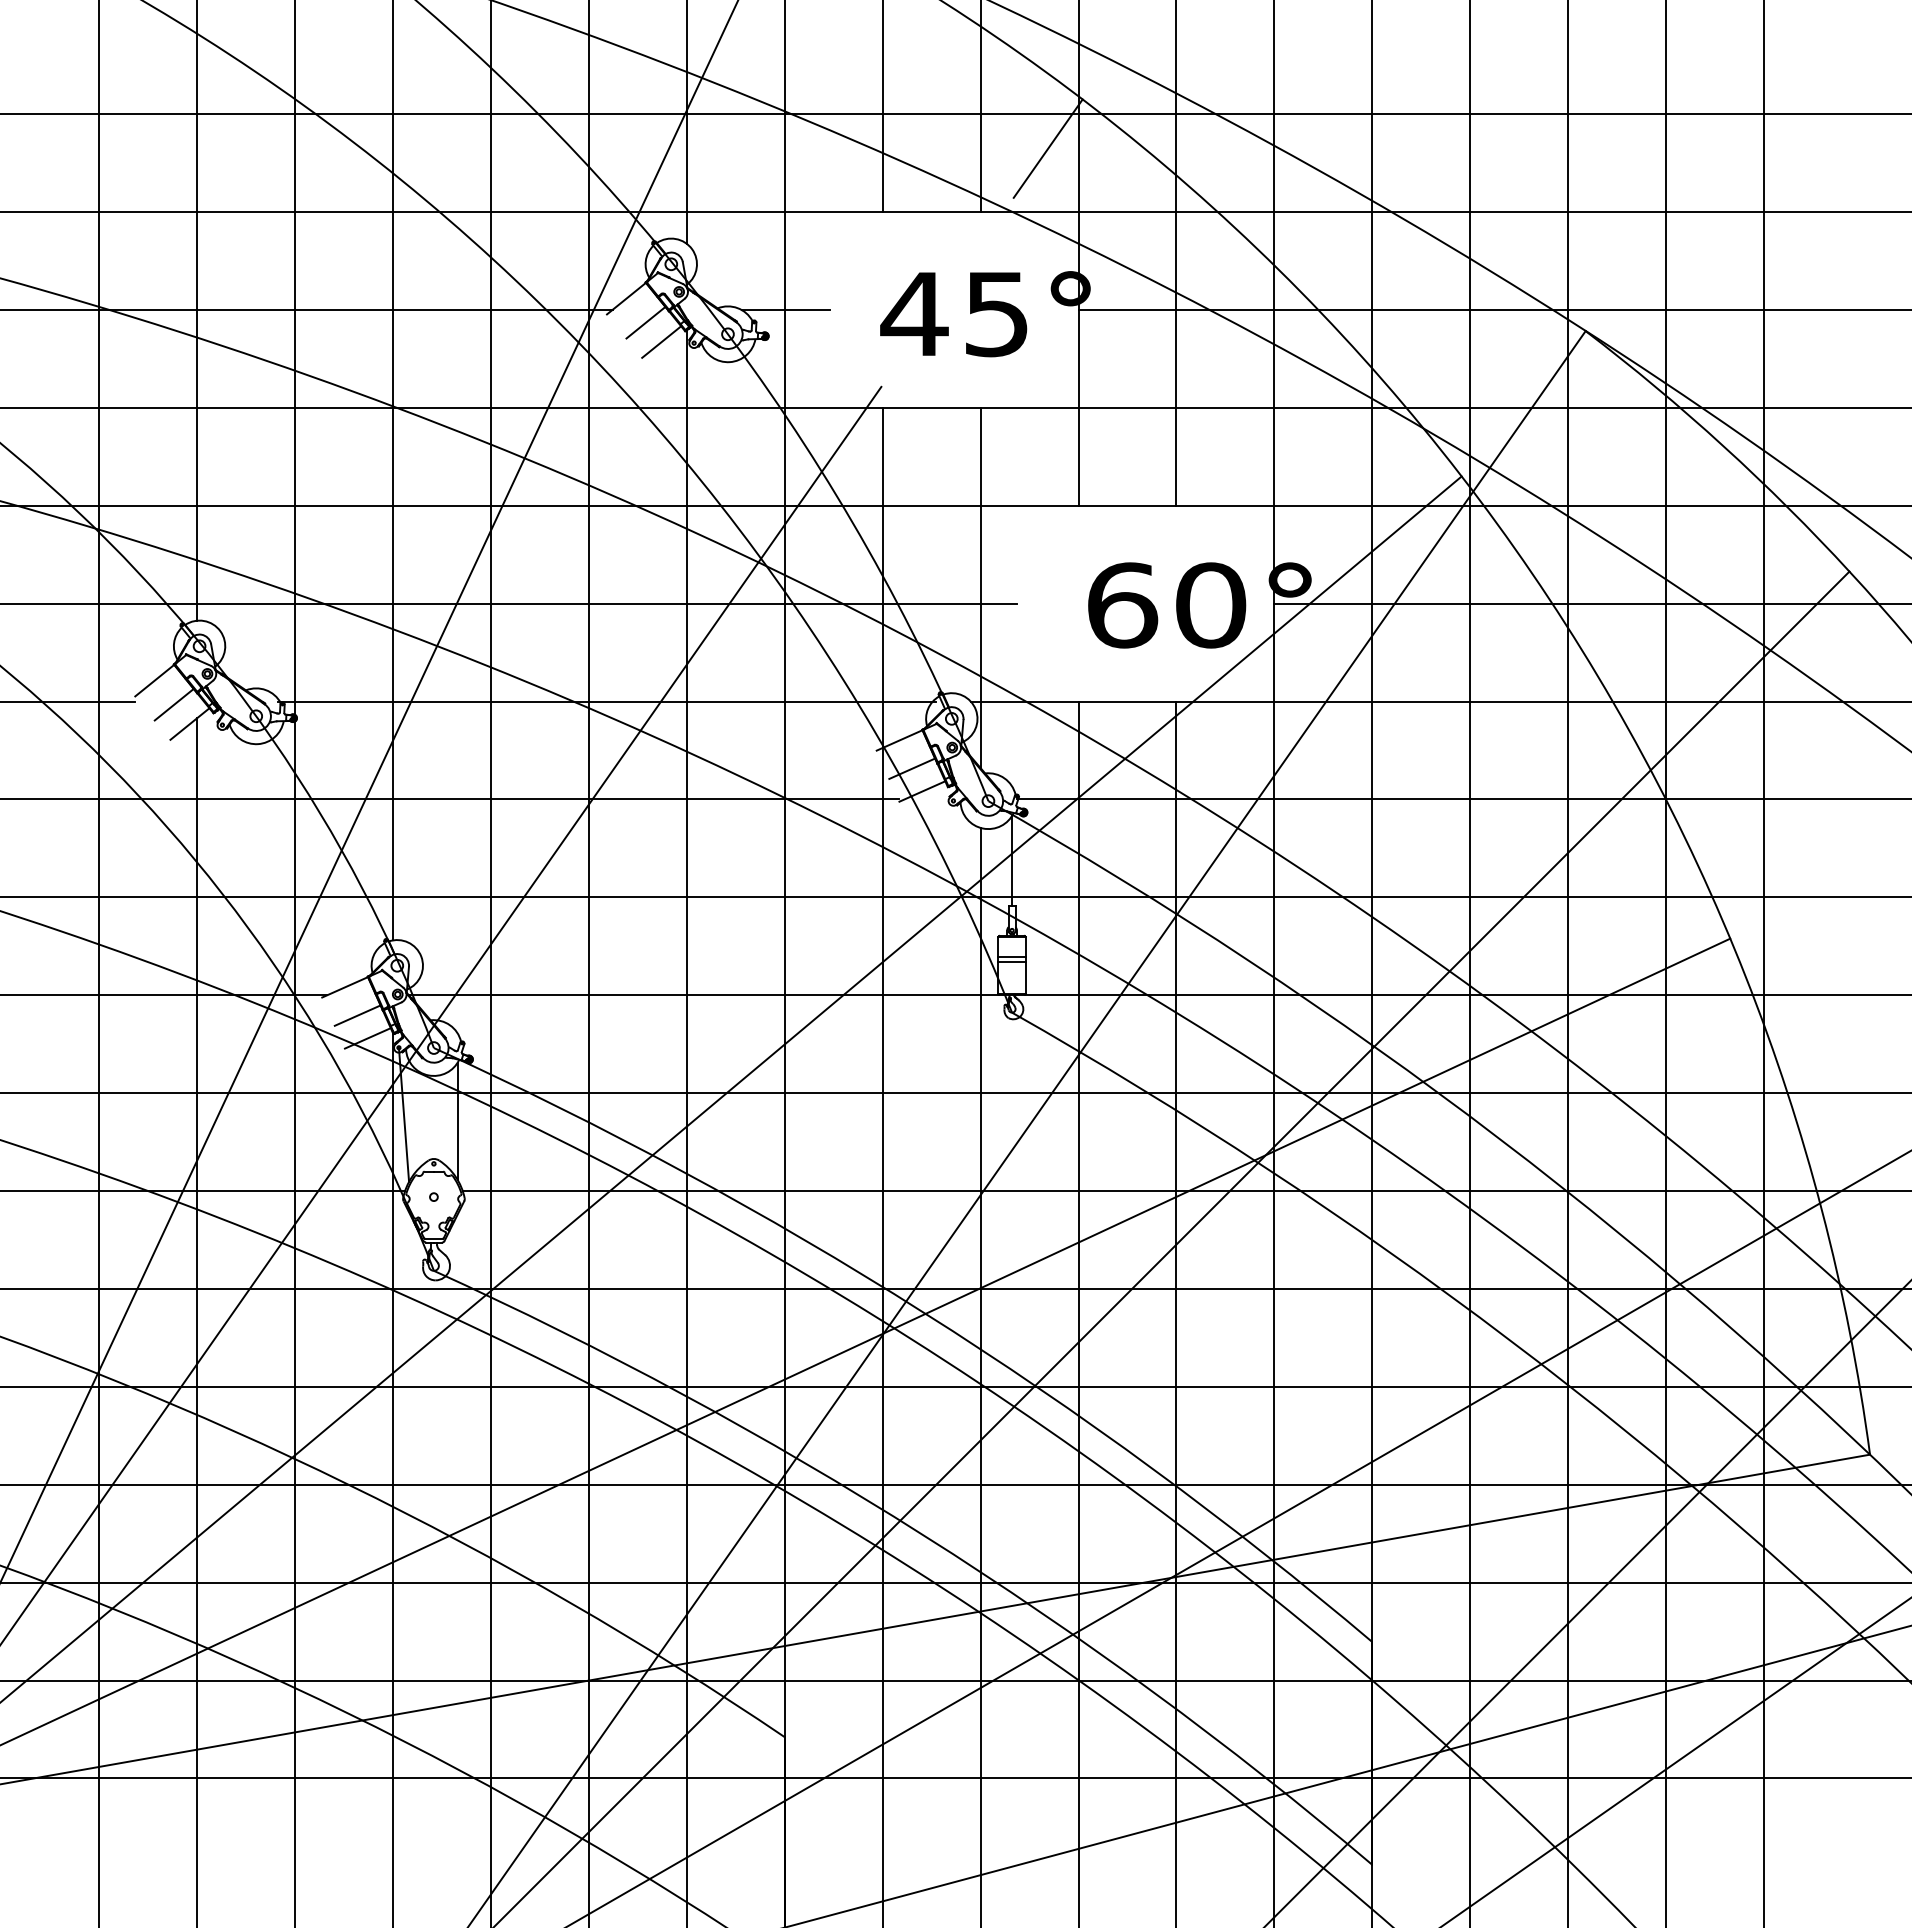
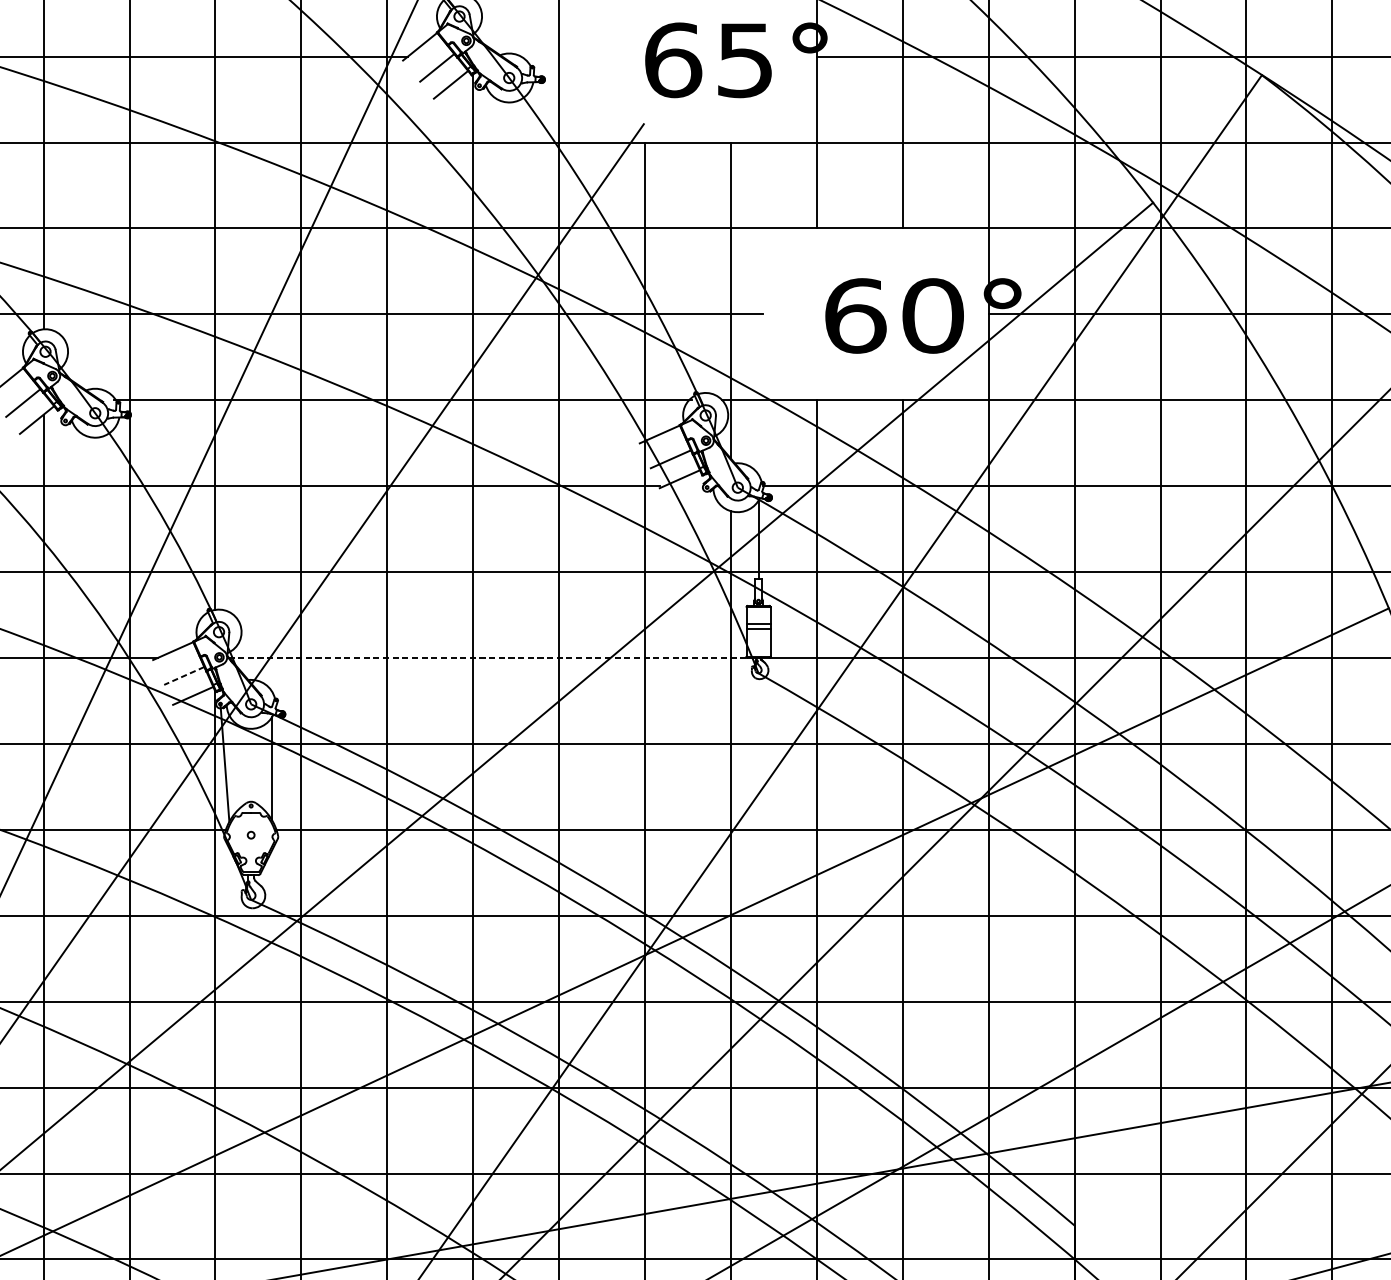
line: (785, 309) -> (559, 56), removed
text: (914, 314) -> (672, 60), 45° -> 65°
line: (703, 995) -> (487, 658), solid -> dashed
line: (357, 1015) -> (184, 675), solid -> dashed

